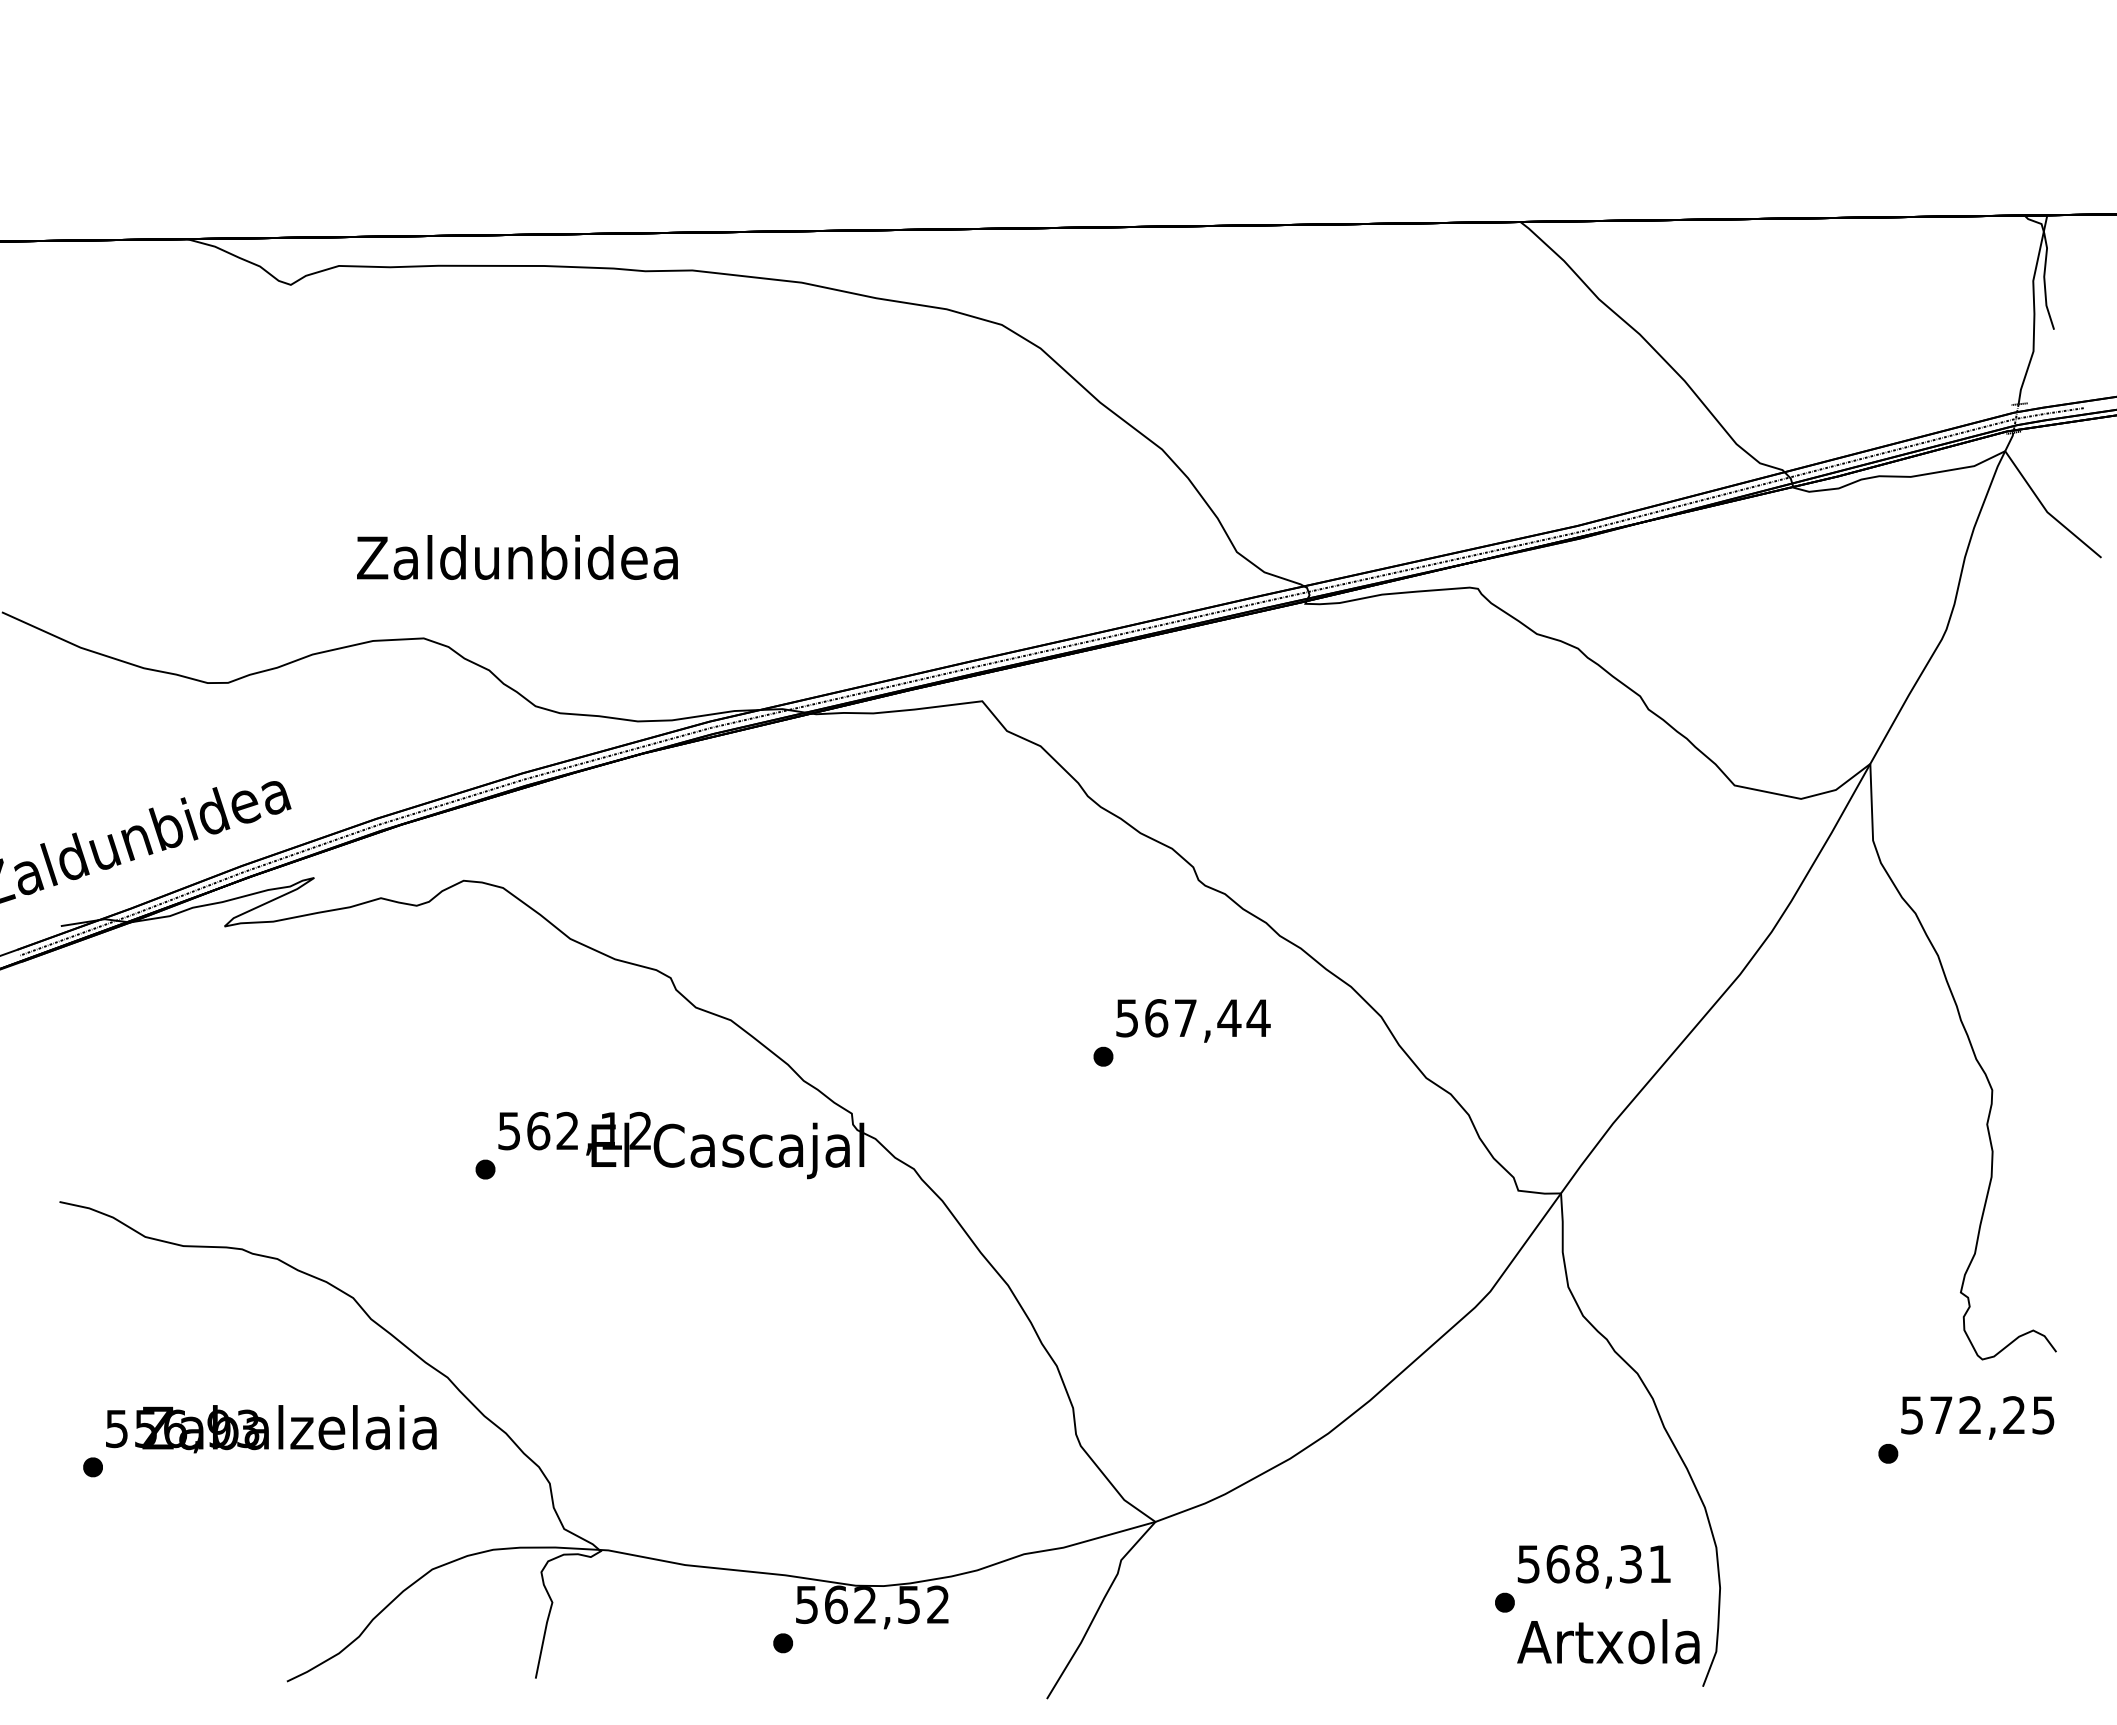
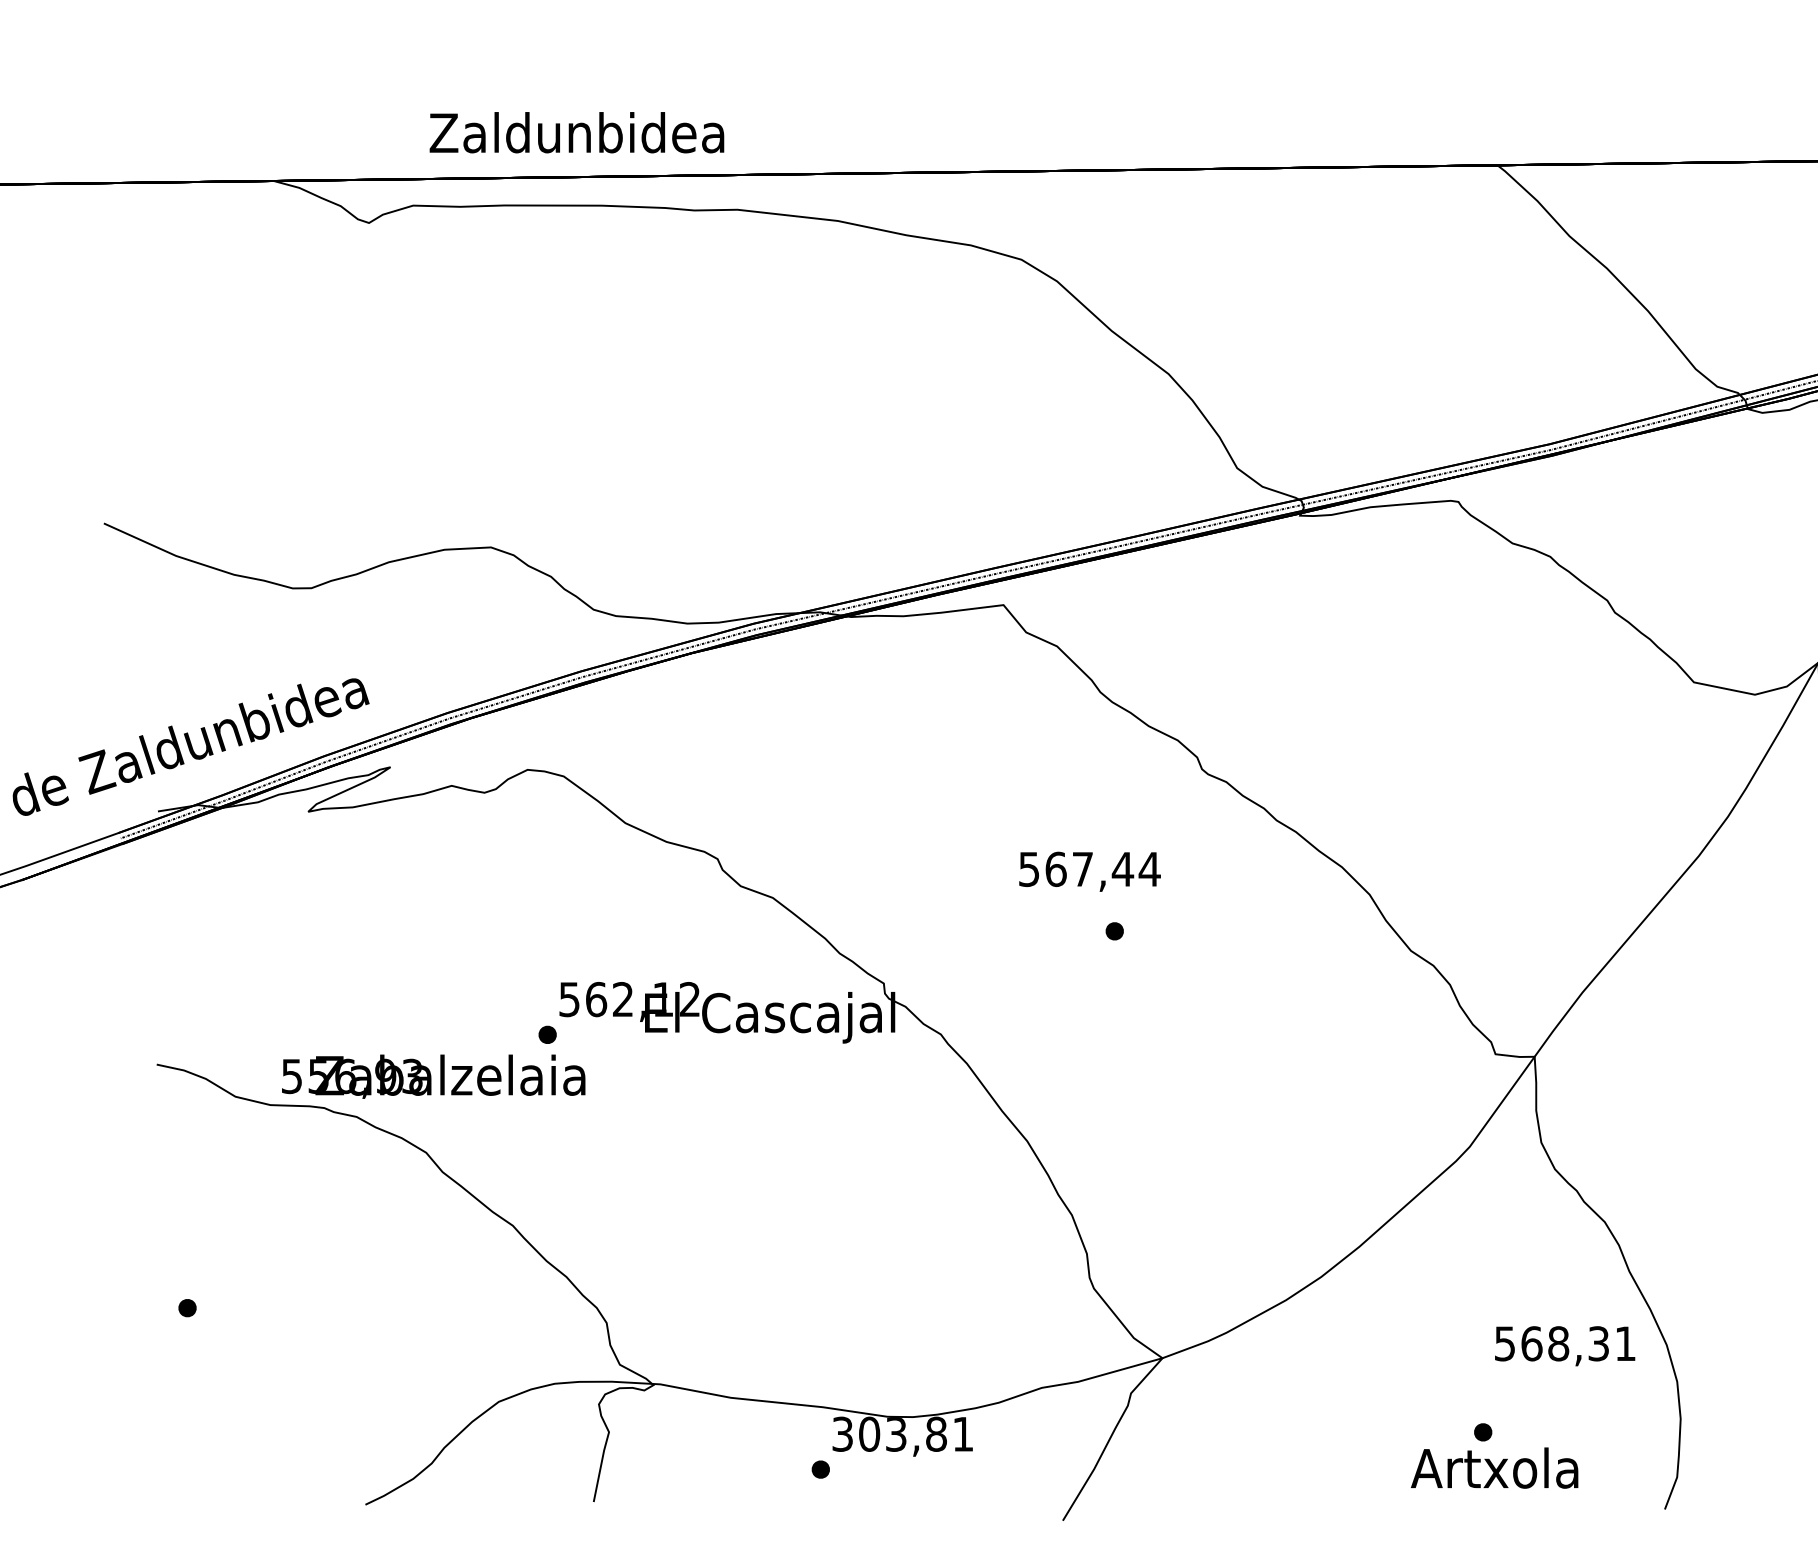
text: (517, 557) -> (577, 132), moved
text: (1193, 1020) -> (1090, 871), moved
text: (271, 1429) -> (433, 1077), moved
text: (1593, 1566) -> (1564, 1345), moved
text: (872, 1604) -> (902, 1434), 562,52 -> 303,81
text: (1608, 1641) -> (1494, 1467), moved

